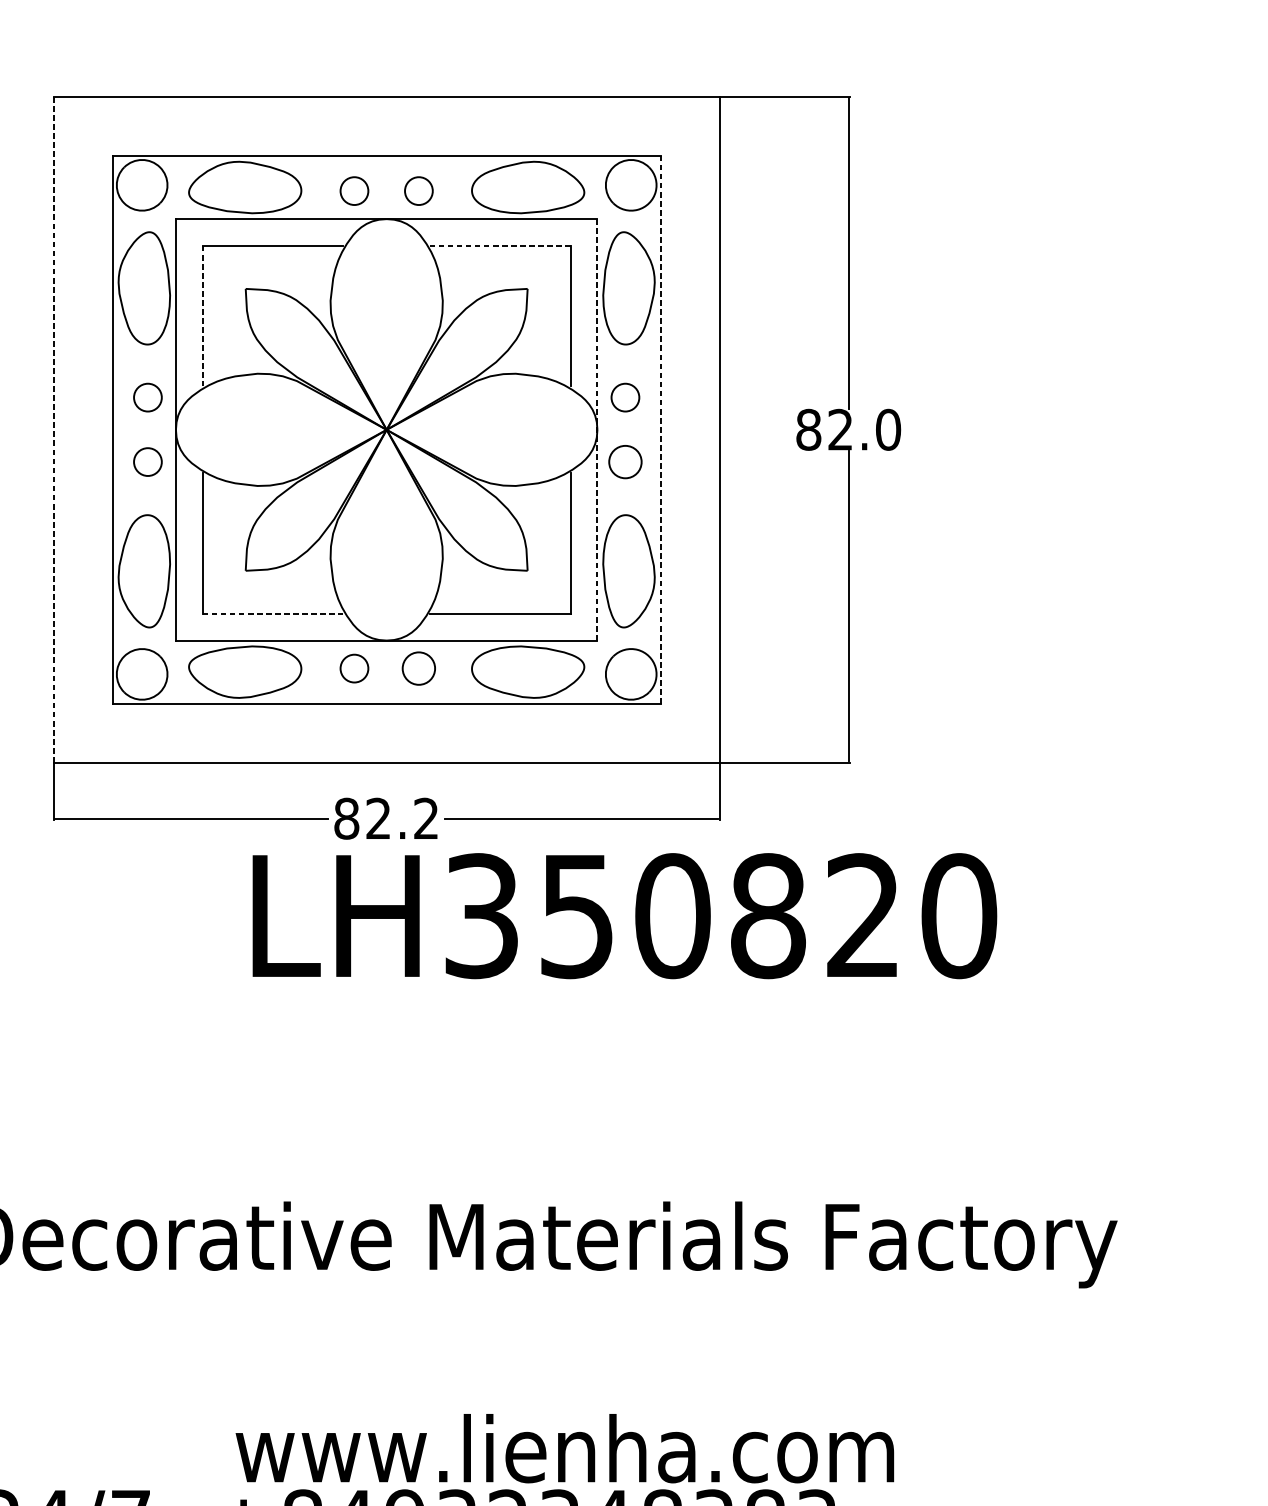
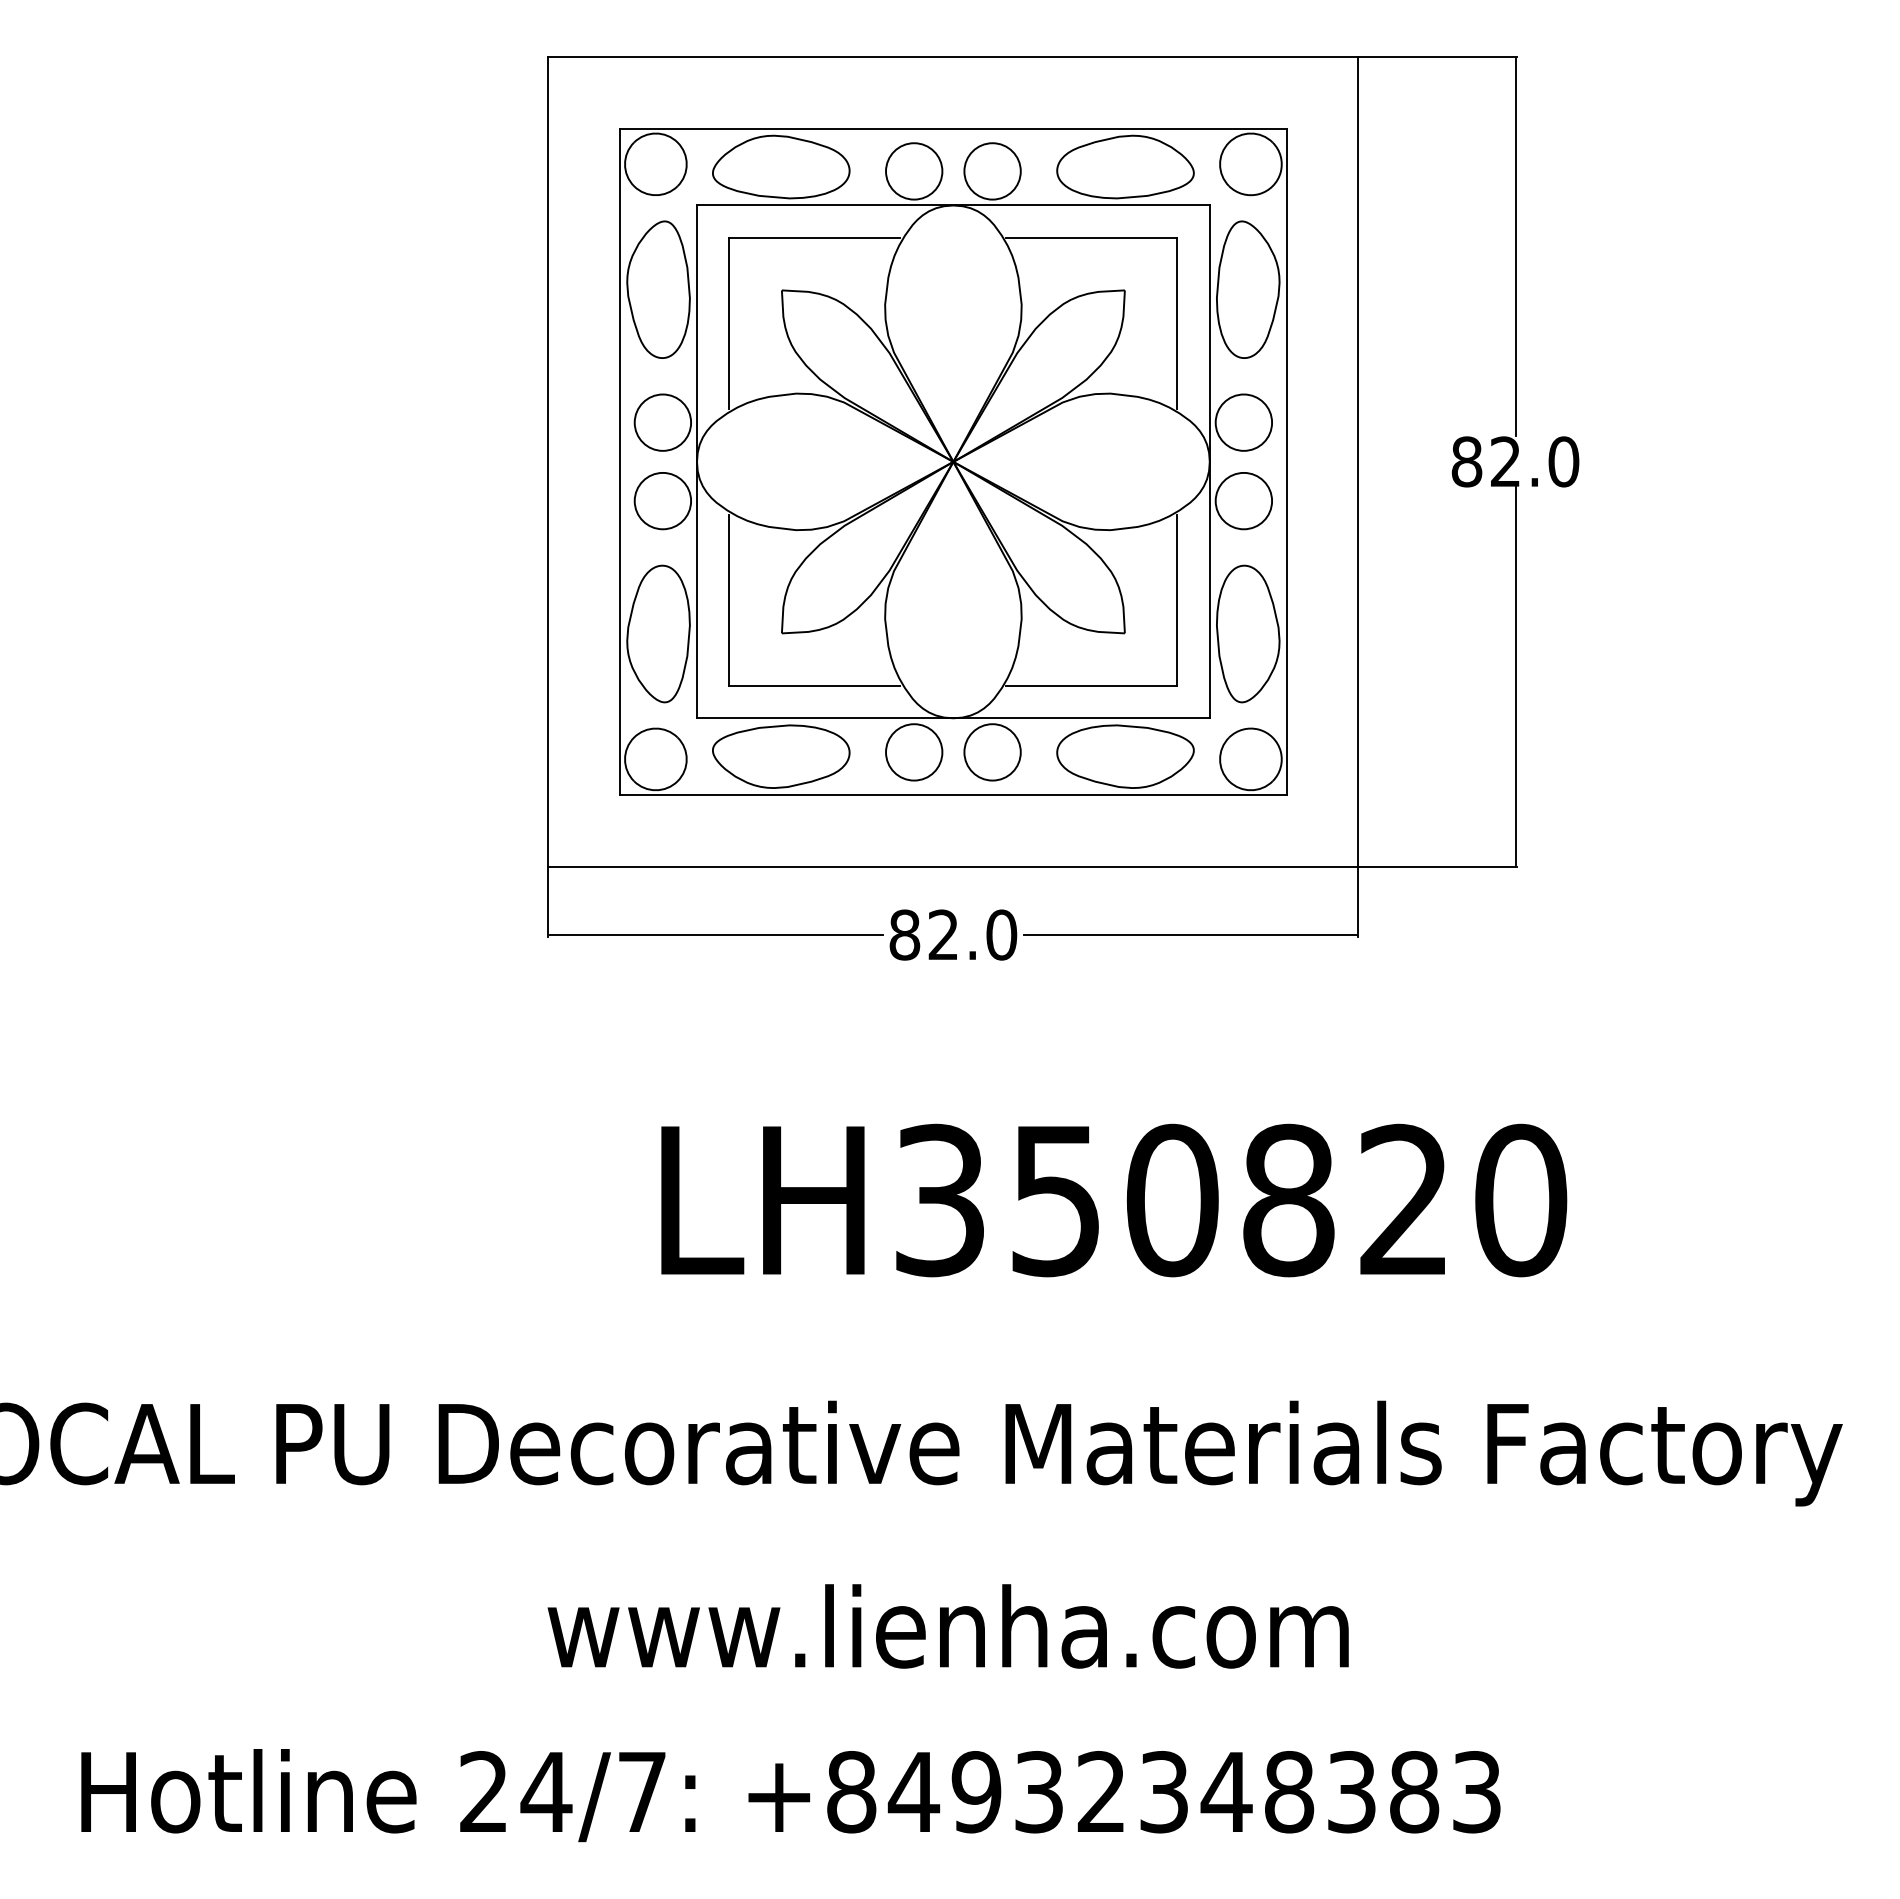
circle: (354, 191) -> (914, 171), size x1.67
circle: (418, 191) -> (992, 171), size x1.67
line: (500, 245) -> (1091, 237), dashed -> solid
line: (202, 316) -> (729, 323), dashed -> solid
circle: (147, 397) -> (662, 422), size x1.67
circle: (625, 397) -> (1243, 422), size x1.67
line: (597, 429) -> (1209, 461), dashed -> solid
line: (660, 429) -> (1286, 461), dashed -> solid
line: (53, 430) -> (548, 462), dashed -> solid
circle: (147, 461) -> (662, 500), size x1.67
circle: (625, 461) -> (1243, 500), size x1.43
line: (272, 613) -> (814, 685), dashed -> solid
circle: (354, 668) -> (914, 752), size x1.67
circle: (418, 668) -> (992, 752), size x1.43
text: (426, 818) -> (1001, 934), 82.2 -> 82.0
text: (625, 916) -> (1114, 1200), moved
text: (564, 1448) -> (947, 1626), moved

